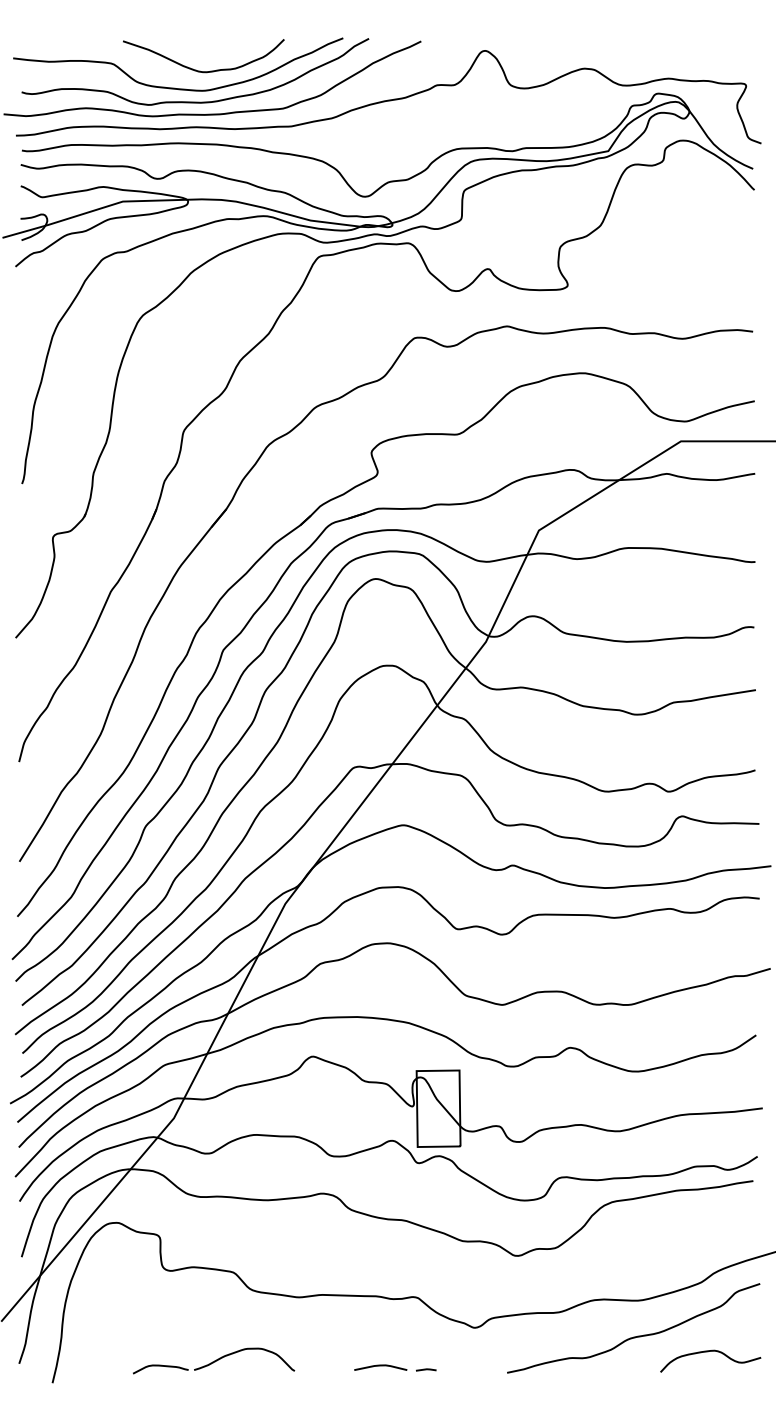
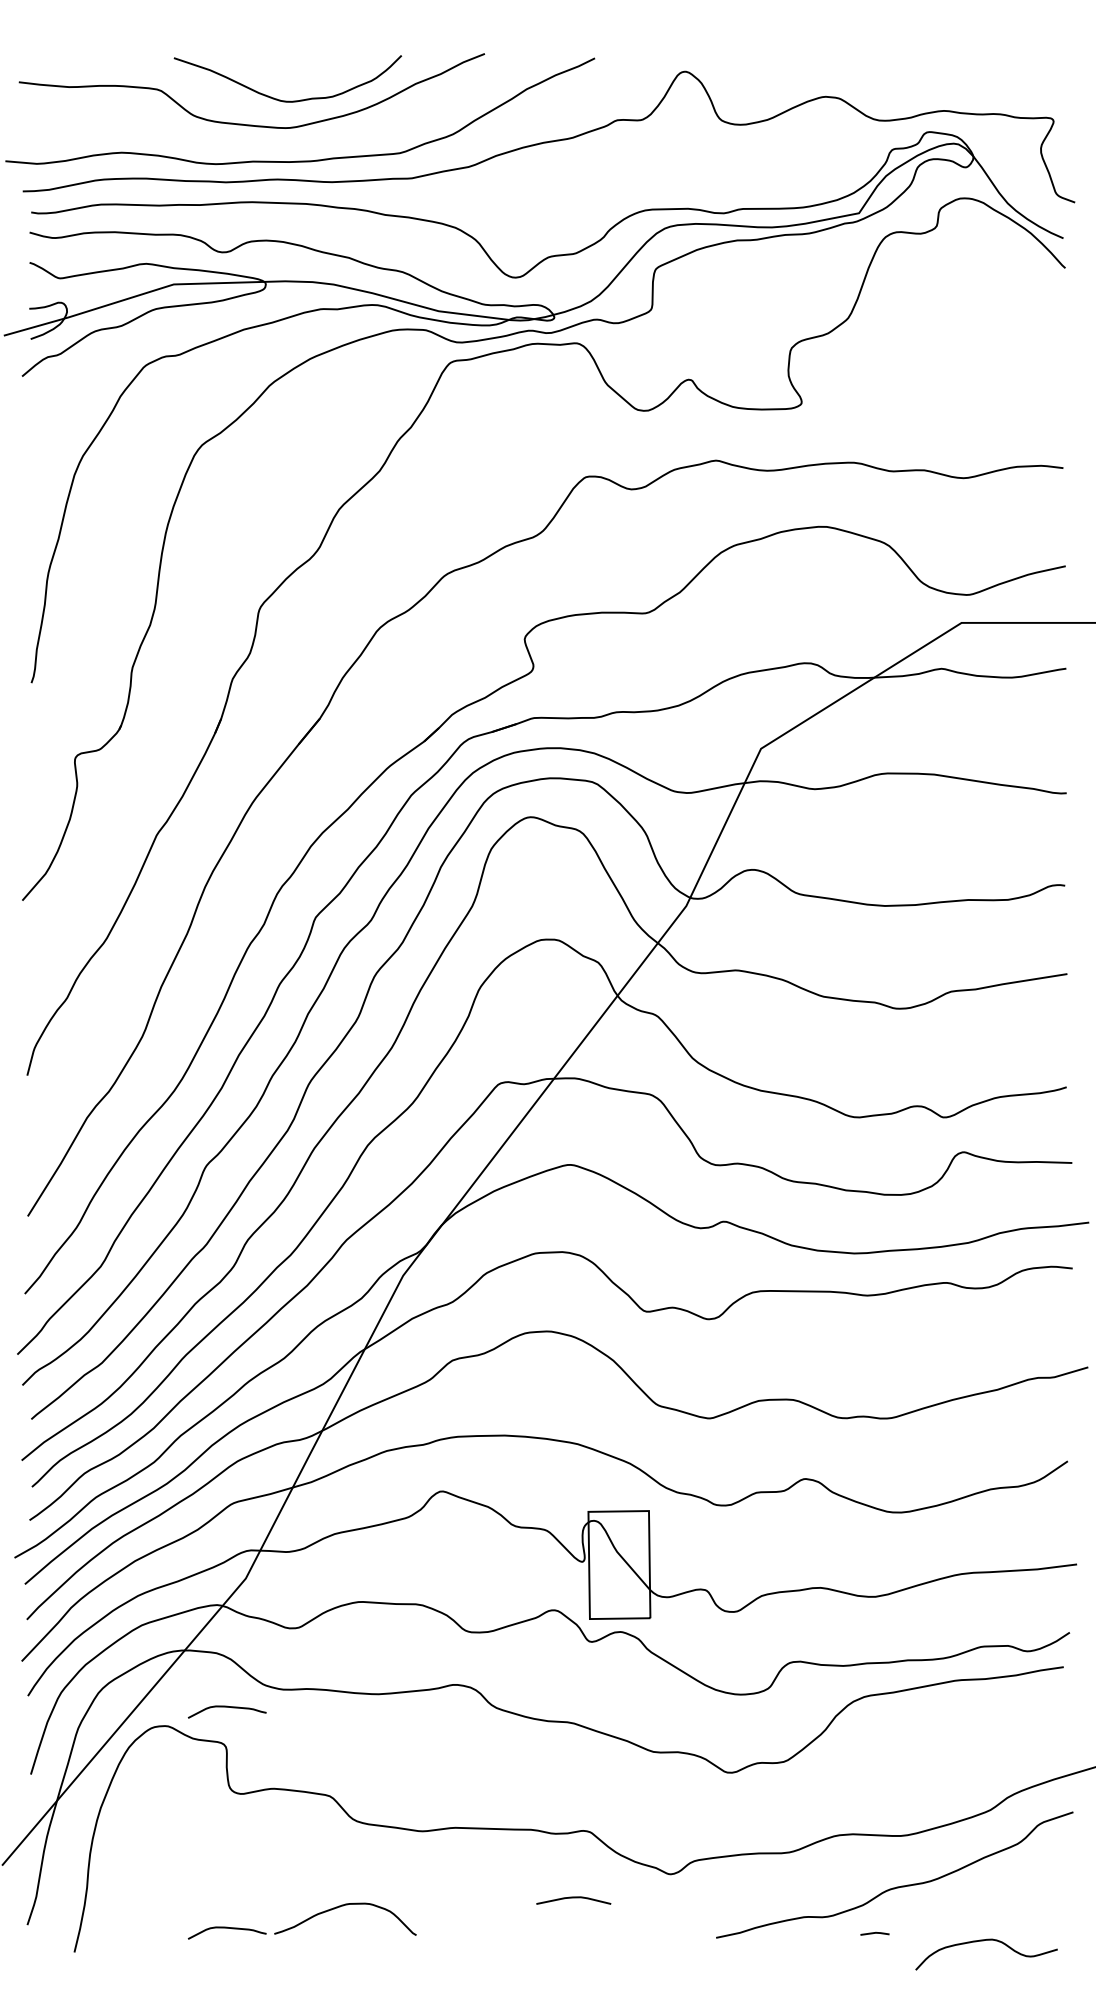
curve: (194, 101) -> (275, 143), removed
curve: (160, 1209) -> (227, 1707), added
curve: (708, 1352) -> (983, 1941), moved
curve: (380, 1366) -> (573, 1898), moved
line: (425, 1369) -> (874, 1933), moved

